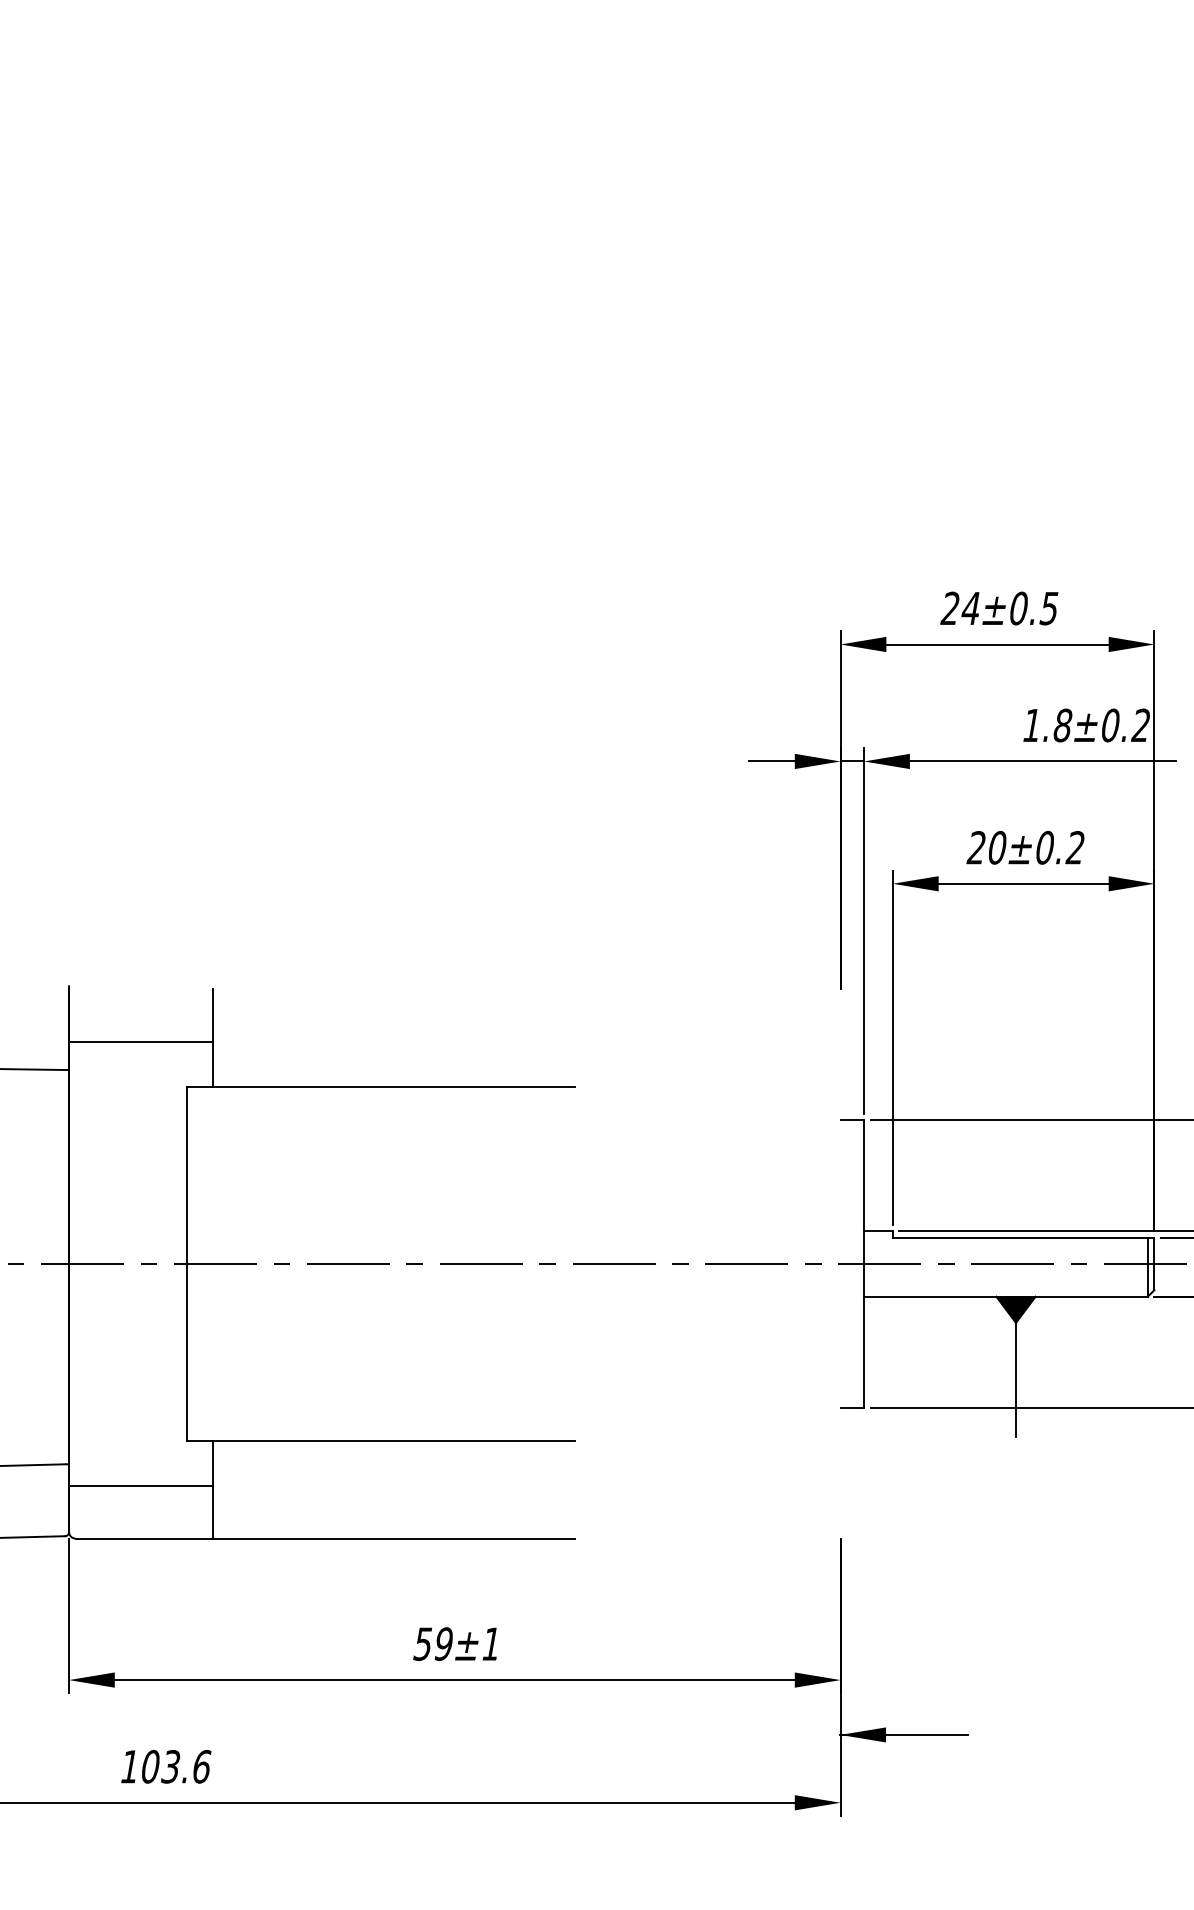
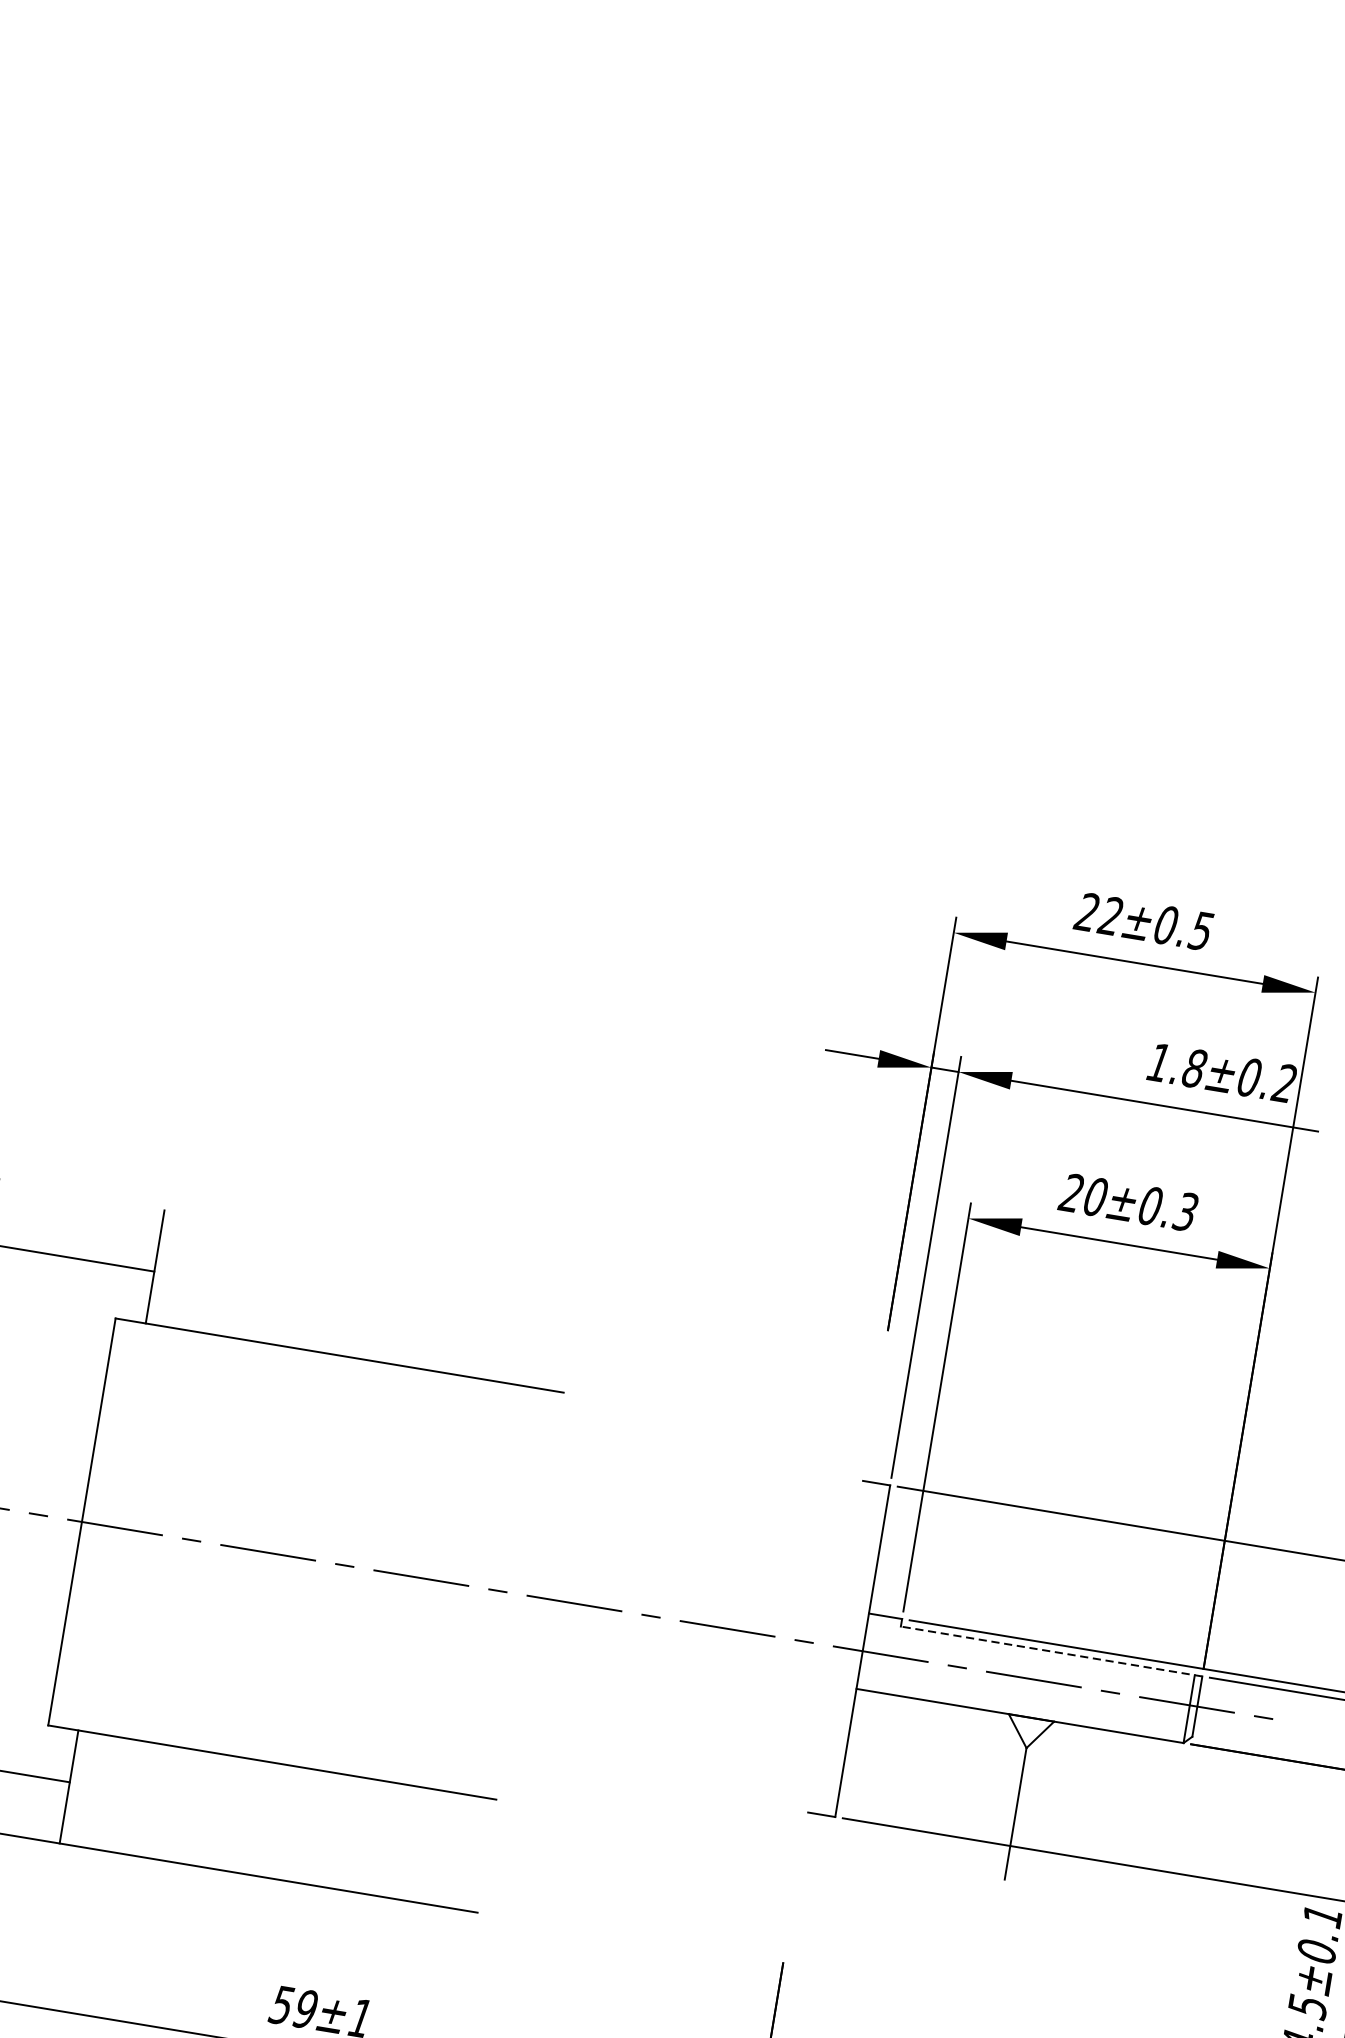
text: (969, 607) -> (1109, 914), 24±0.5 -> 22±0.5
text: (1074, 847) -> (1184, 1211), 20±0.2 -> 20±0.3
line: (1023, 1237) -> (1051, 1651), solid -> dashed
fill: (1015, 1309) -> (1028, 1732), removed

